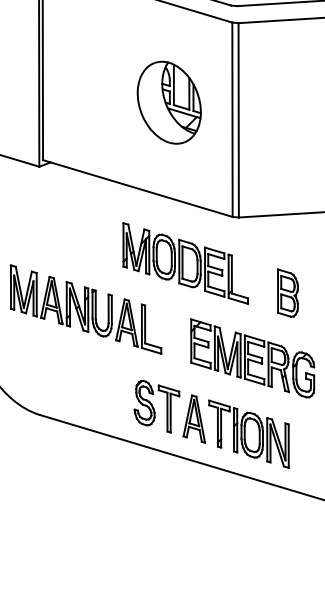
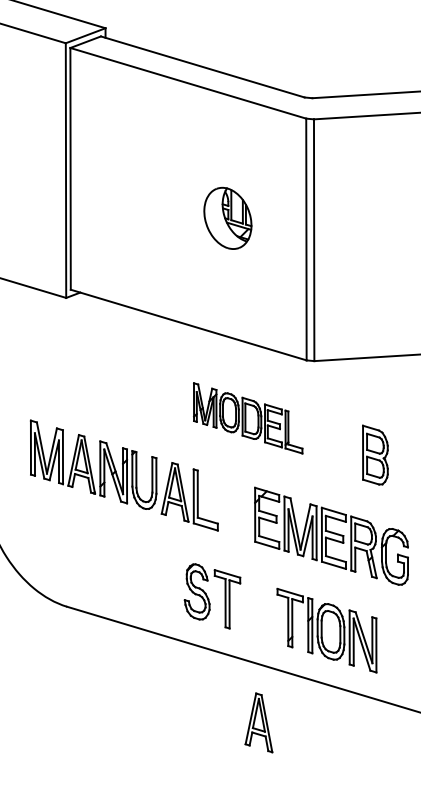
part: (169, 102) -> (227, 218), size x0.6
part: (185, 263) -> (247, 418), size x0.7
part: (193, 418) -> (258, 722), moved

